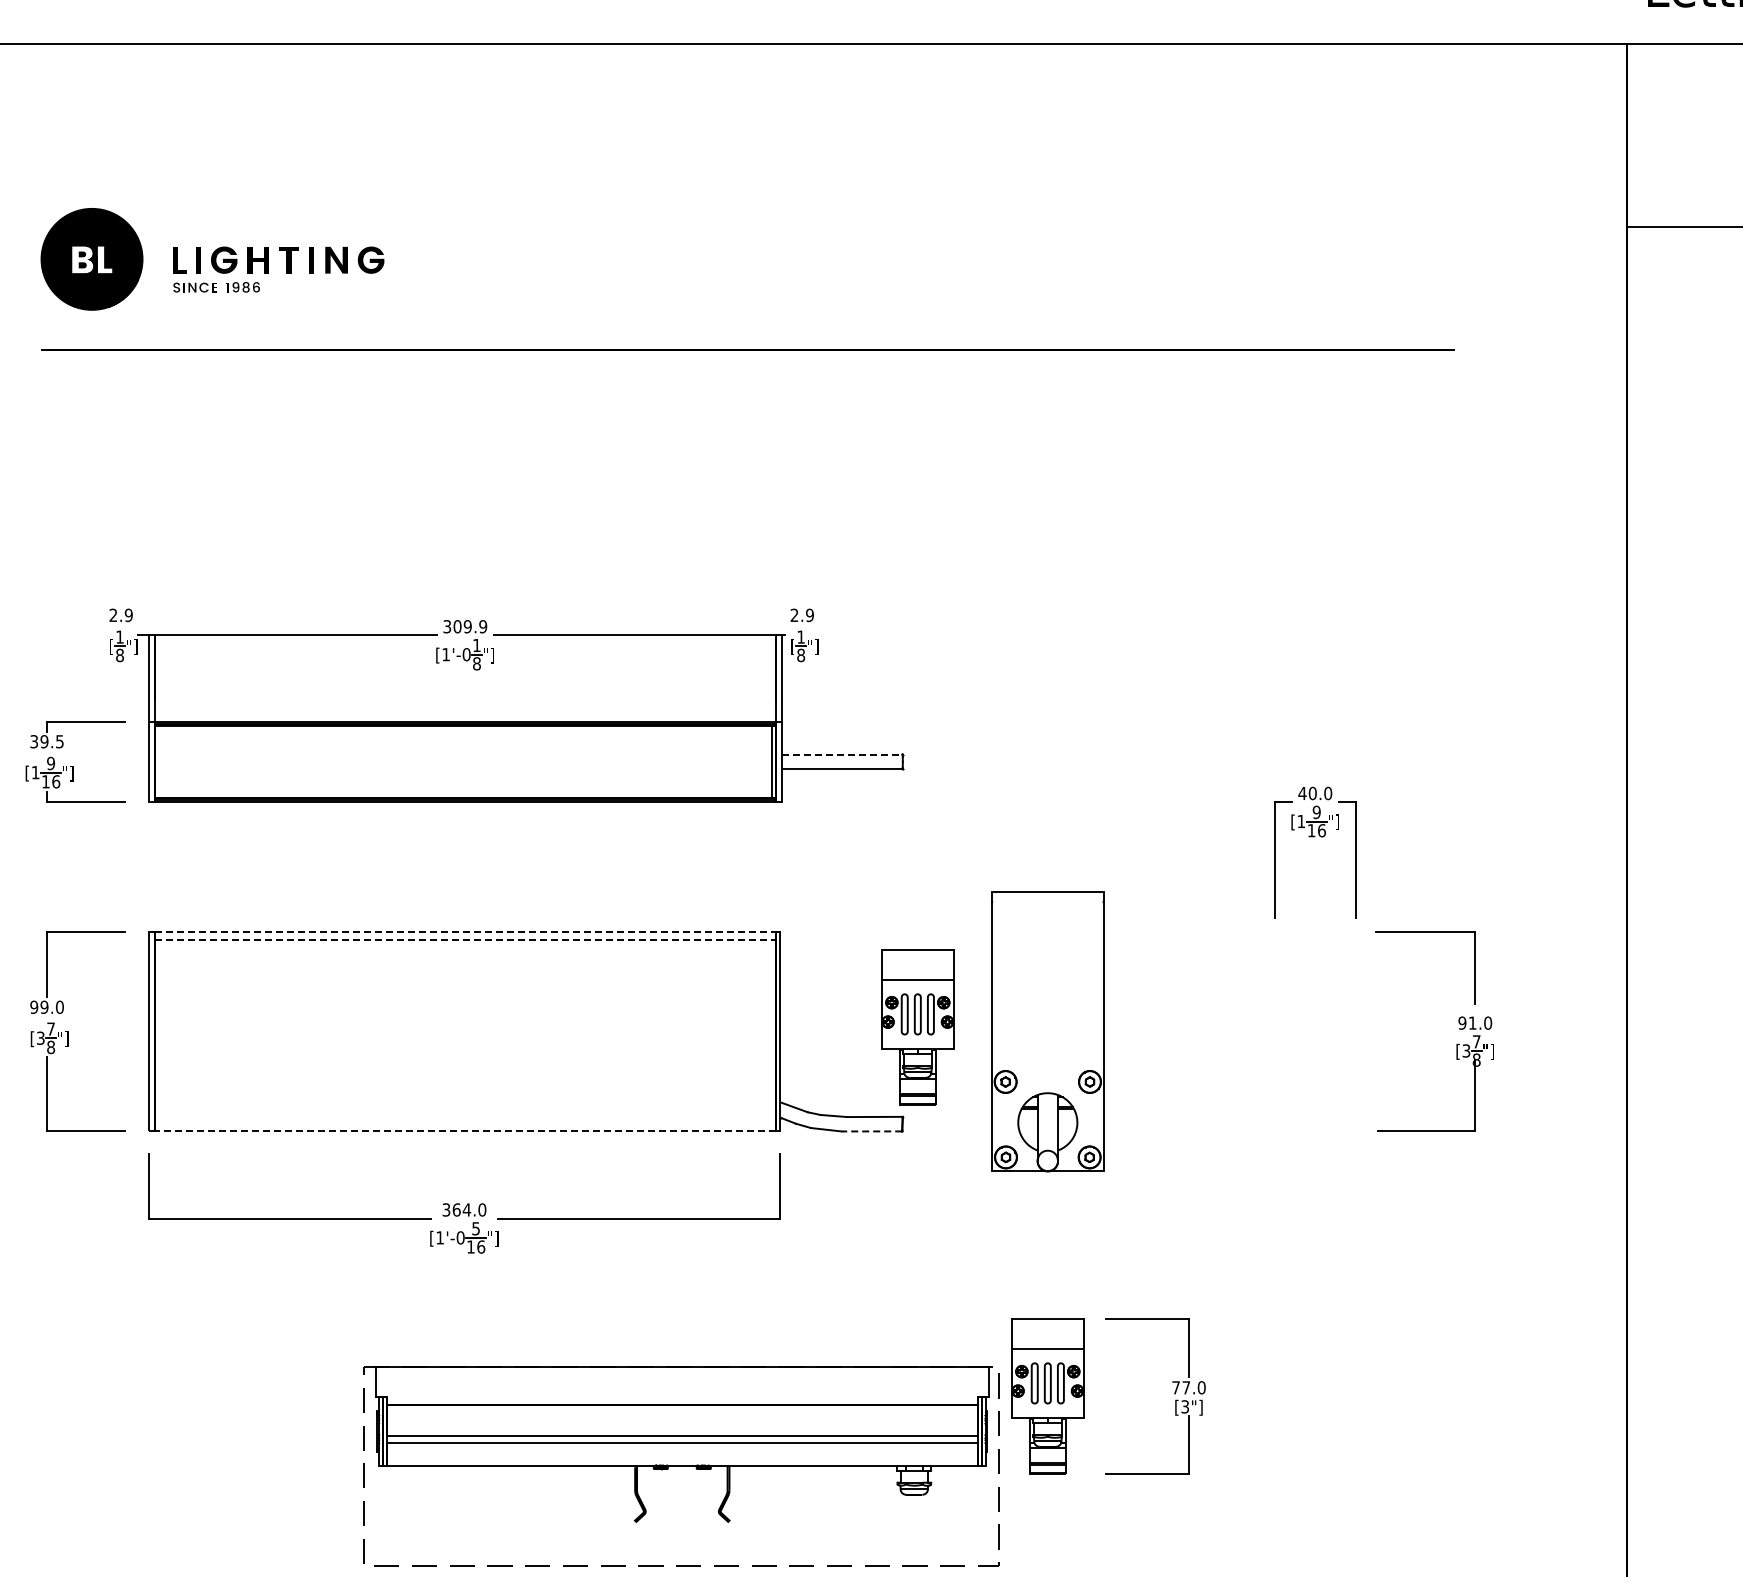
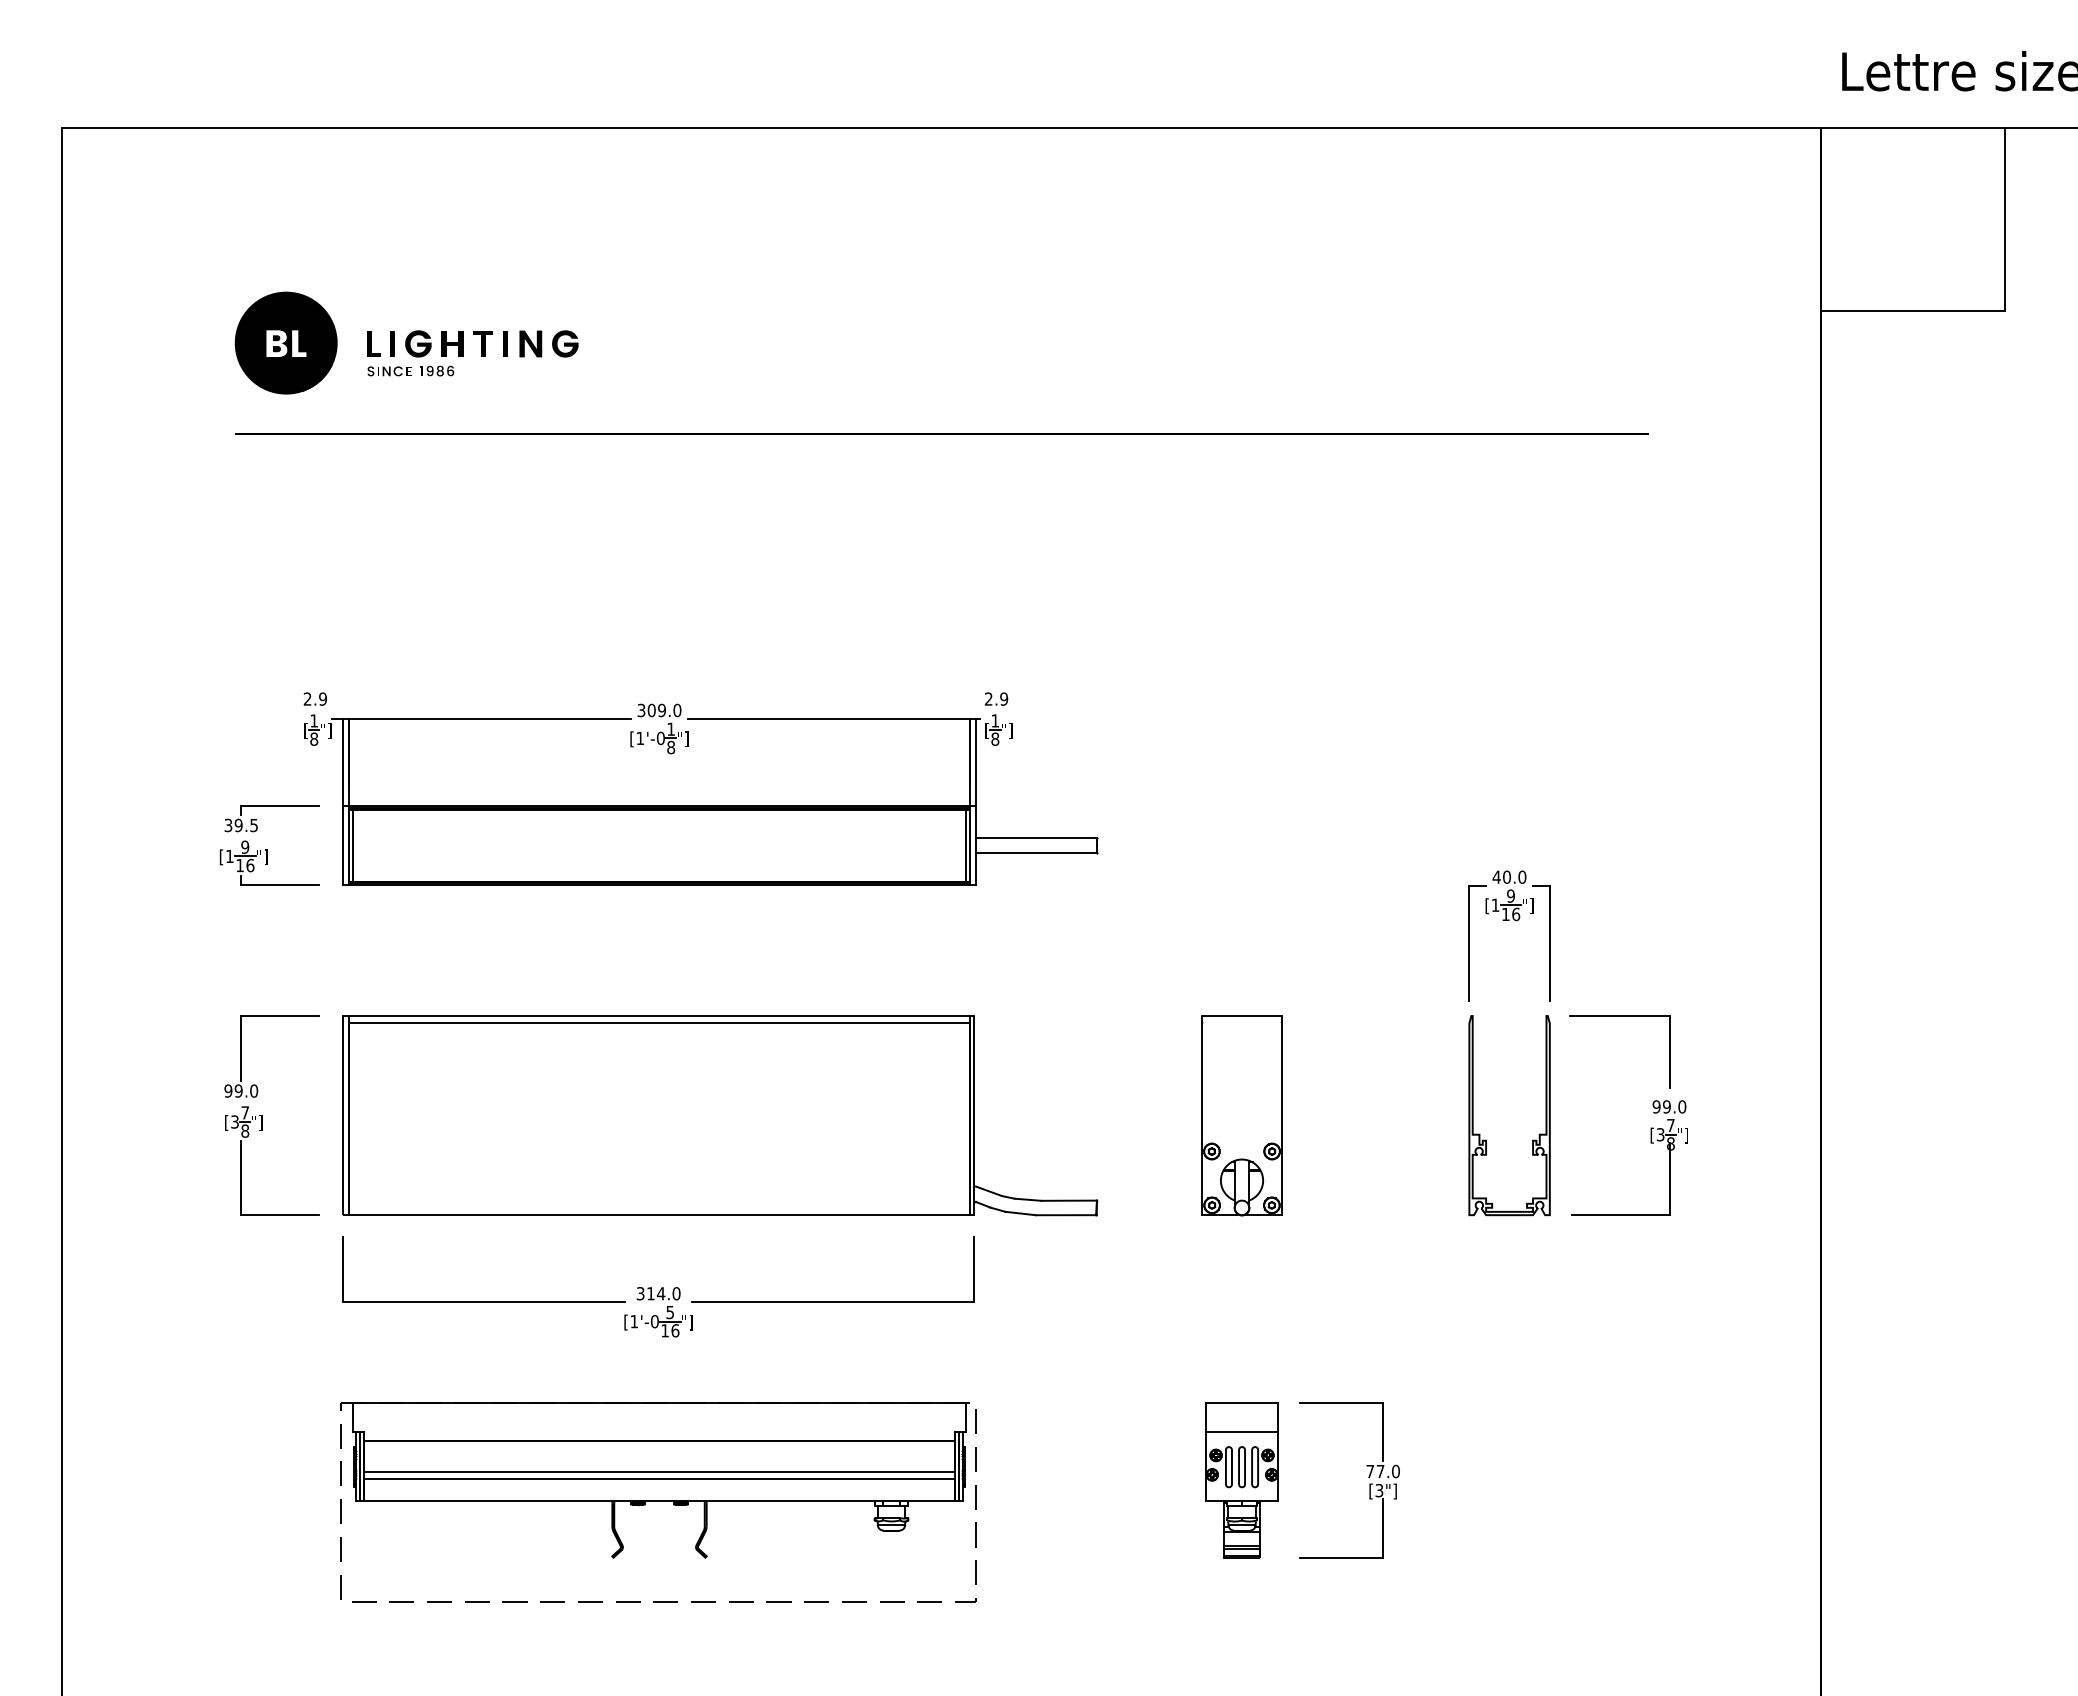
text: (483, 626) -> (677, 710), 309.9 -> 309.0
line: (842, 754) -> (1036, 838), dashed -> solid
line: (158, 761) -> (352, 845), added
line: (465, 932) -> (659, 1016), dashed -> solid
line: (465, 939) -> (659, 1023), dashed -> solid
text: (1472, 1022) -> (1666, 1106), 91.0 -> 99.0
part: (917, 1027) -> (1111, 1111), removed
part: (1047, 1031) -> (1241, 1115), size x0.71
part: (1292, 1055) -> (1486, 1139), added
line: (465, 1131) -> (659, 1215), dashed -> solid
line: (871, 1131) -> (1065, 1215), dashed -> solid
text: (456, 1209) -> (650, 1293), 364.0 -> 314.0
part: (681, 1466) -> (658, 1502), moved

